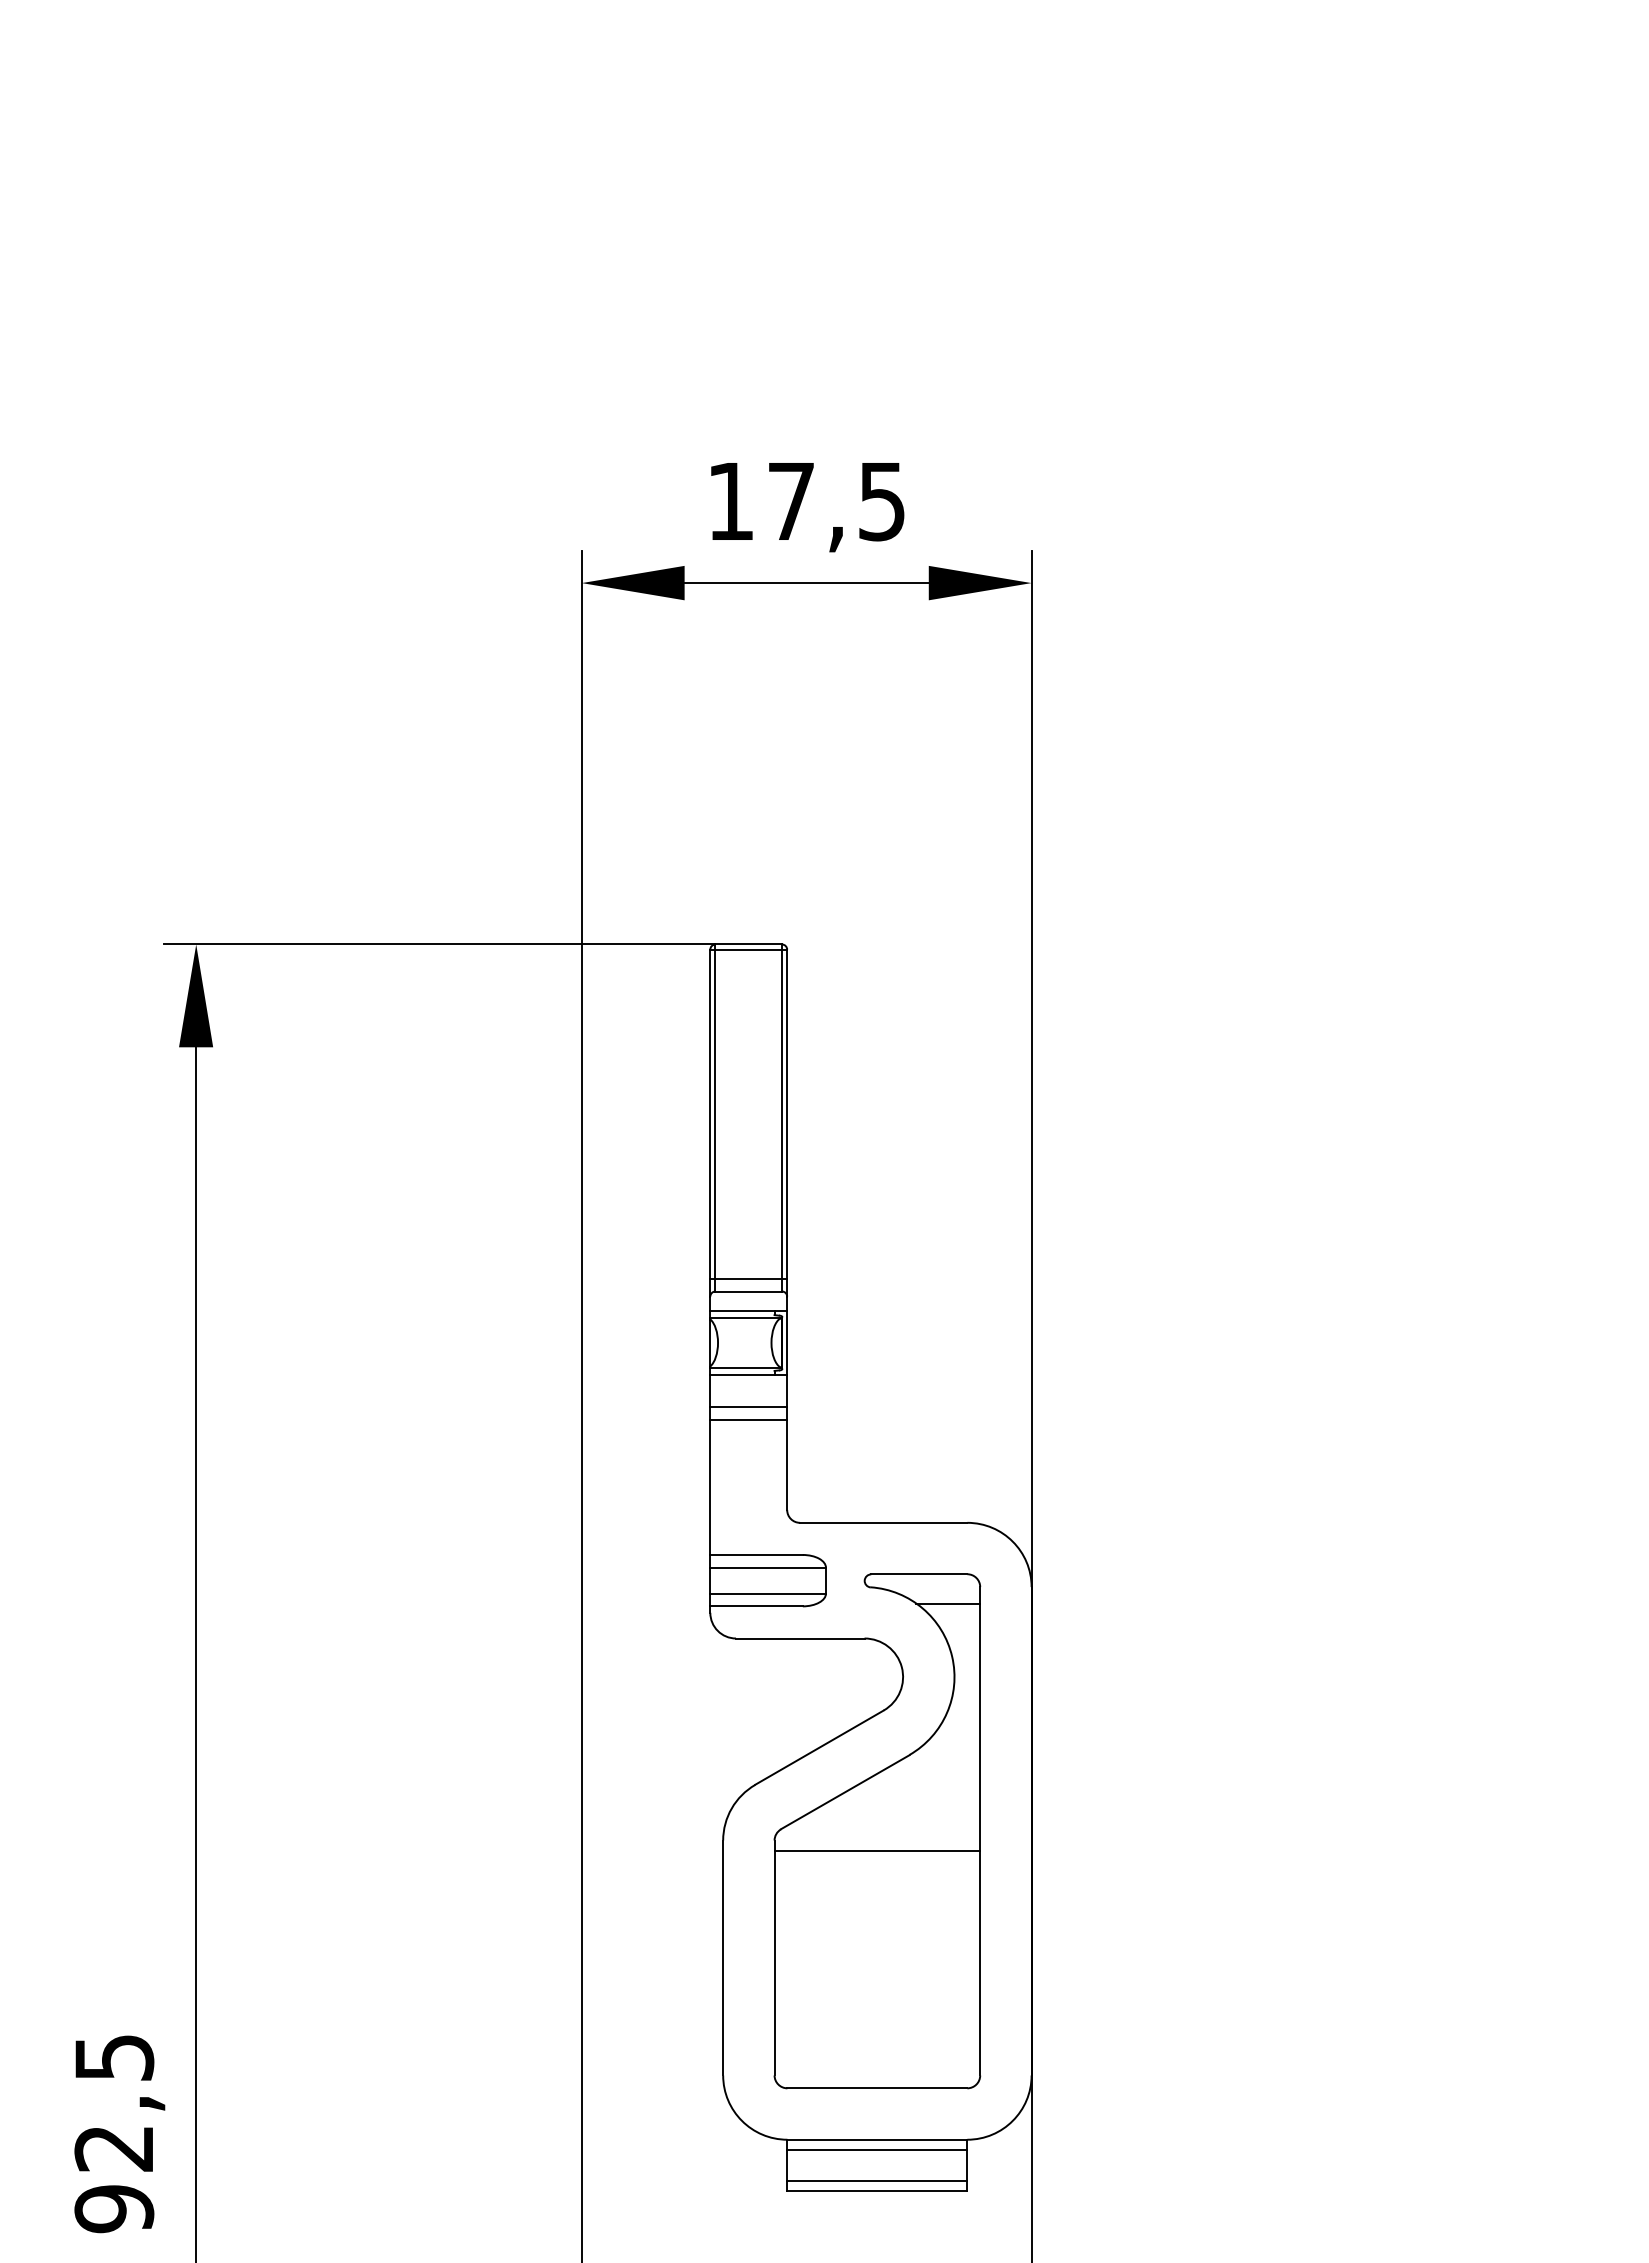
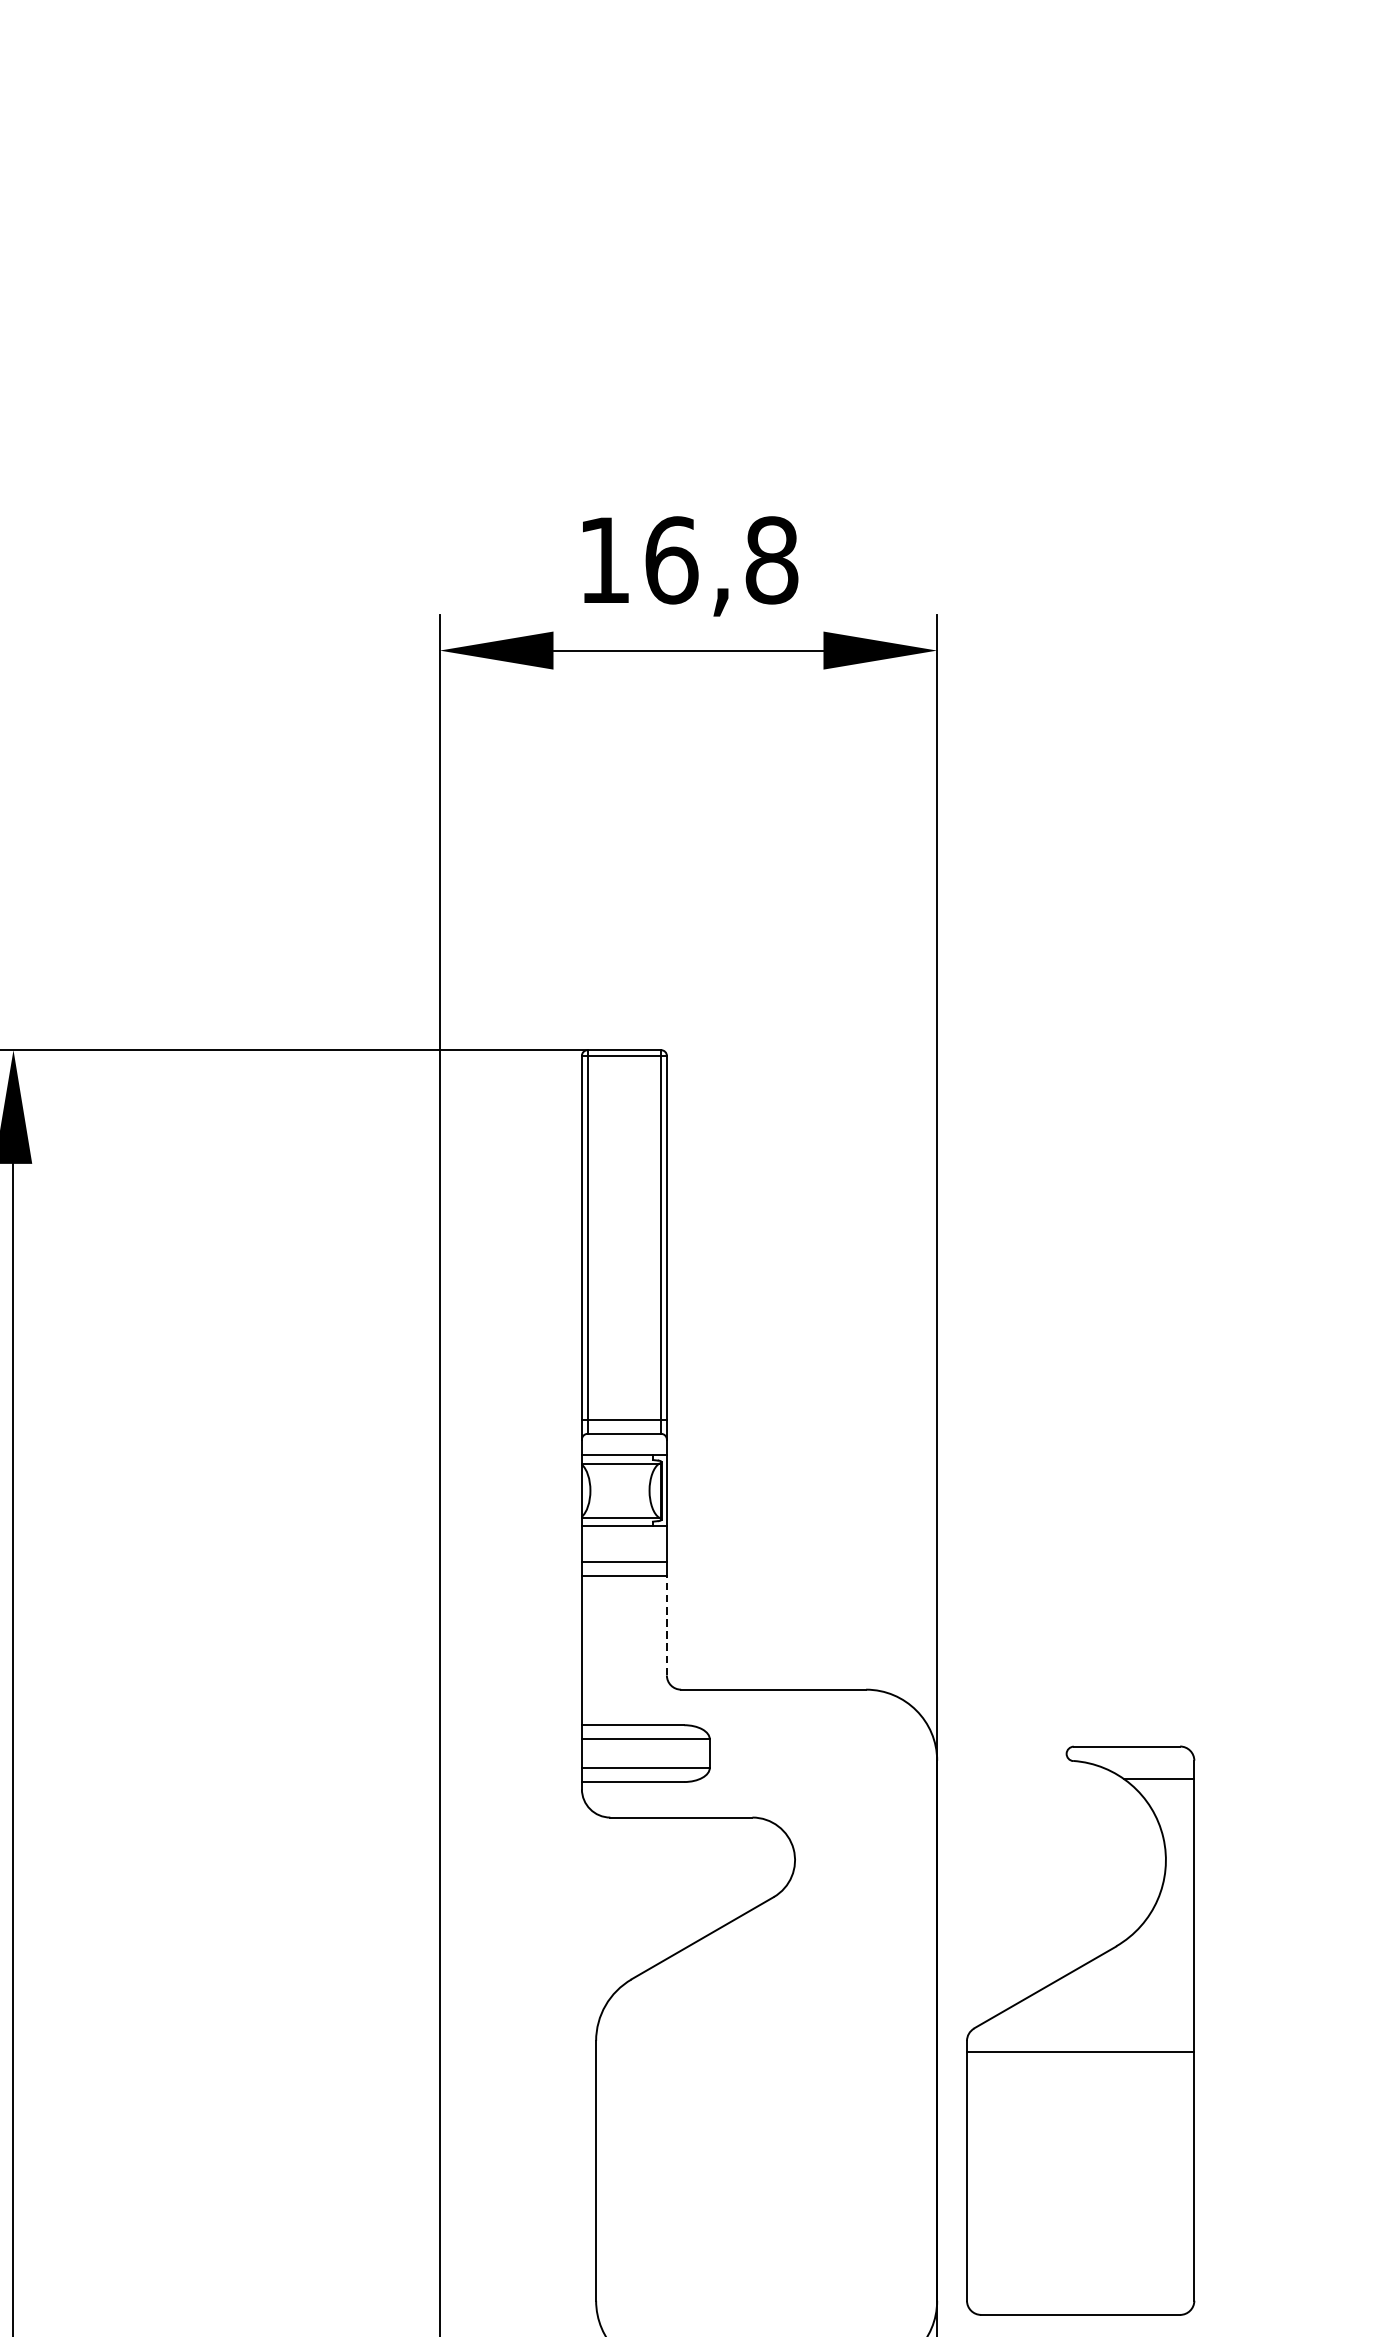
text: (837, 501) -> (722, 560), 17,5 -> 16,8
line: (787, 1465) -> (667, 1626), solid -> dashed
part: (877, 1831) -> (1080, 2030), moved

